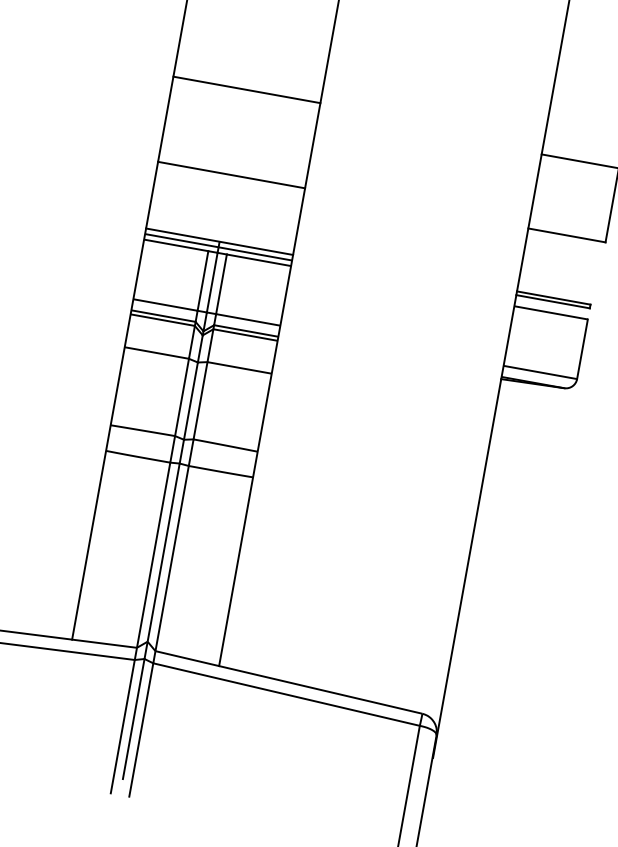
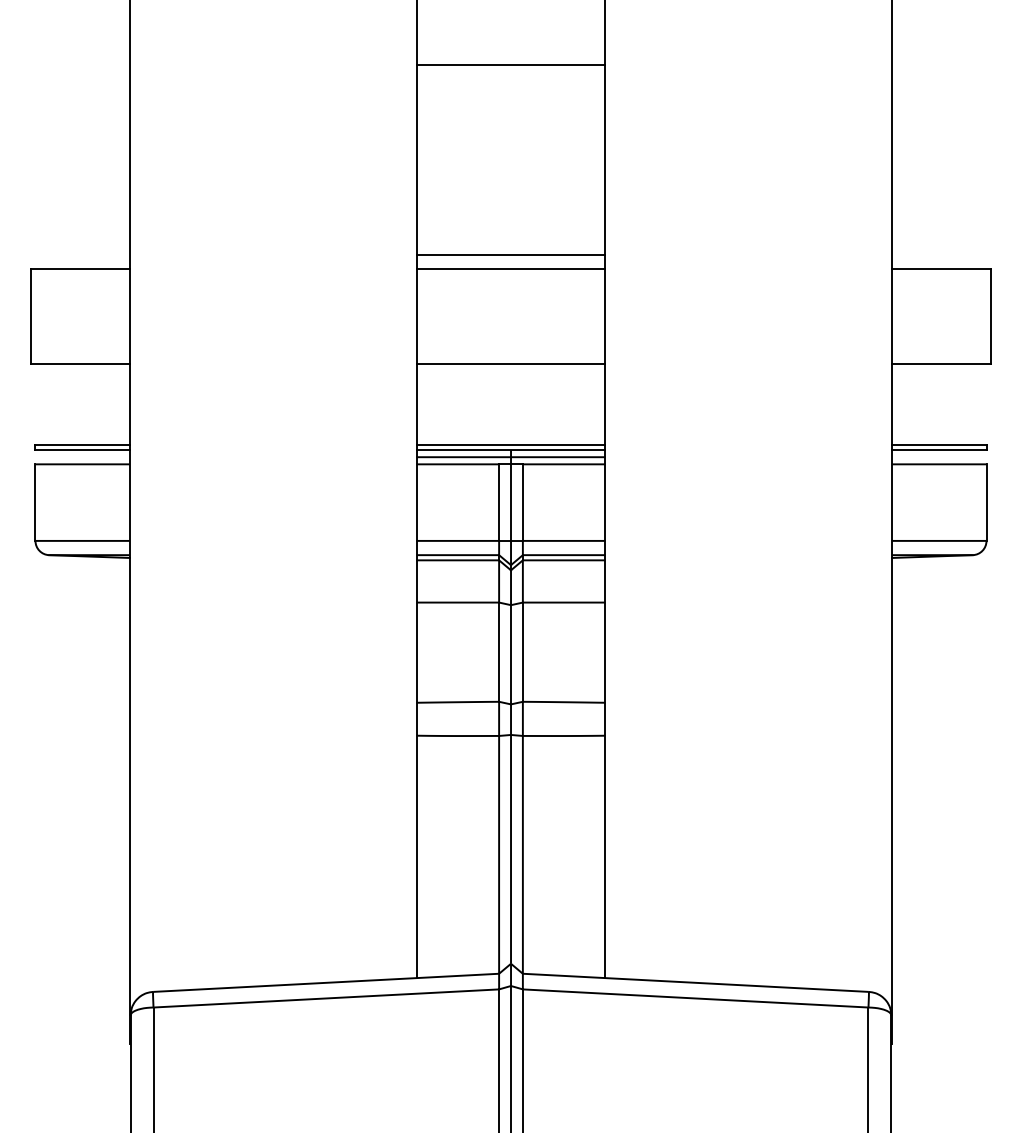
line: (244, 101) -> (510, 269), added
line: (219, 238) -> (510, 445), added

